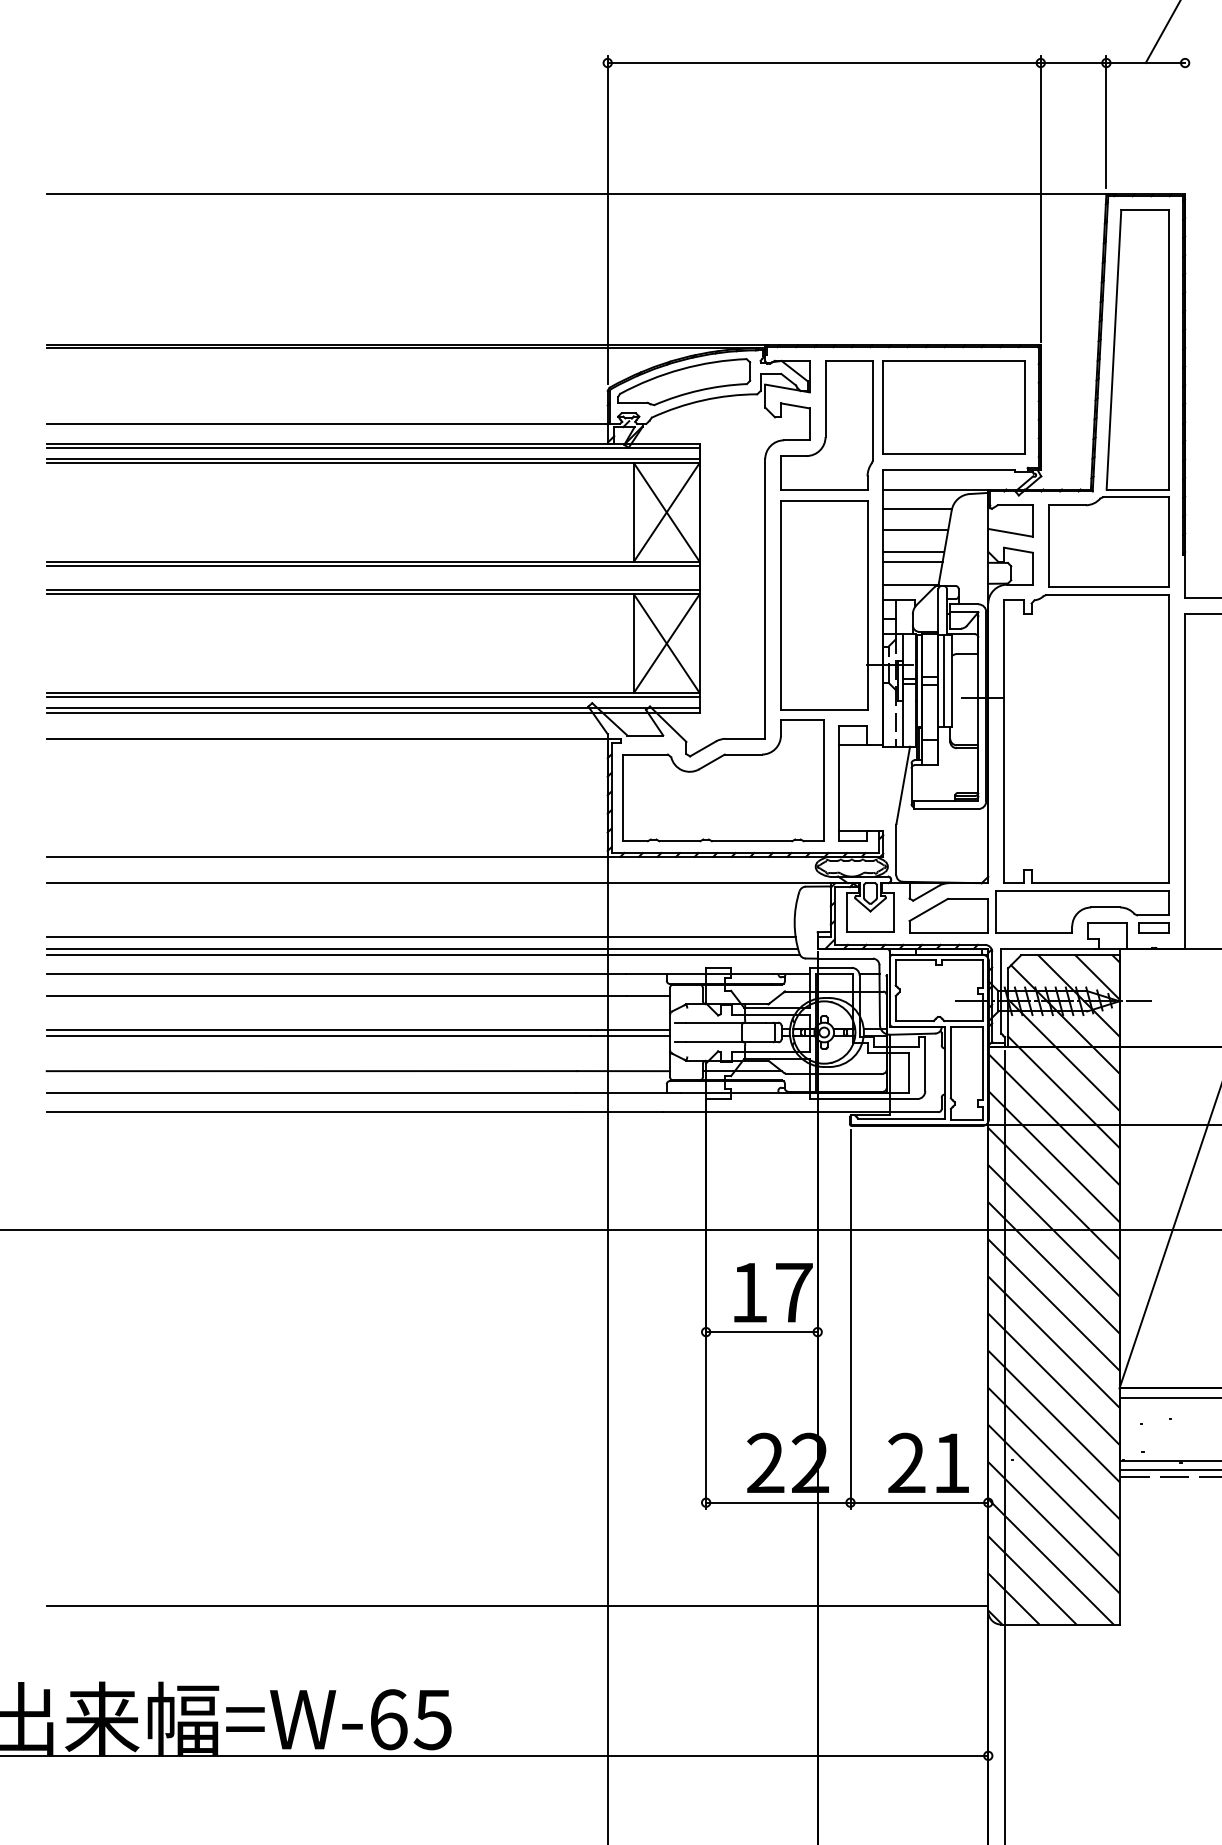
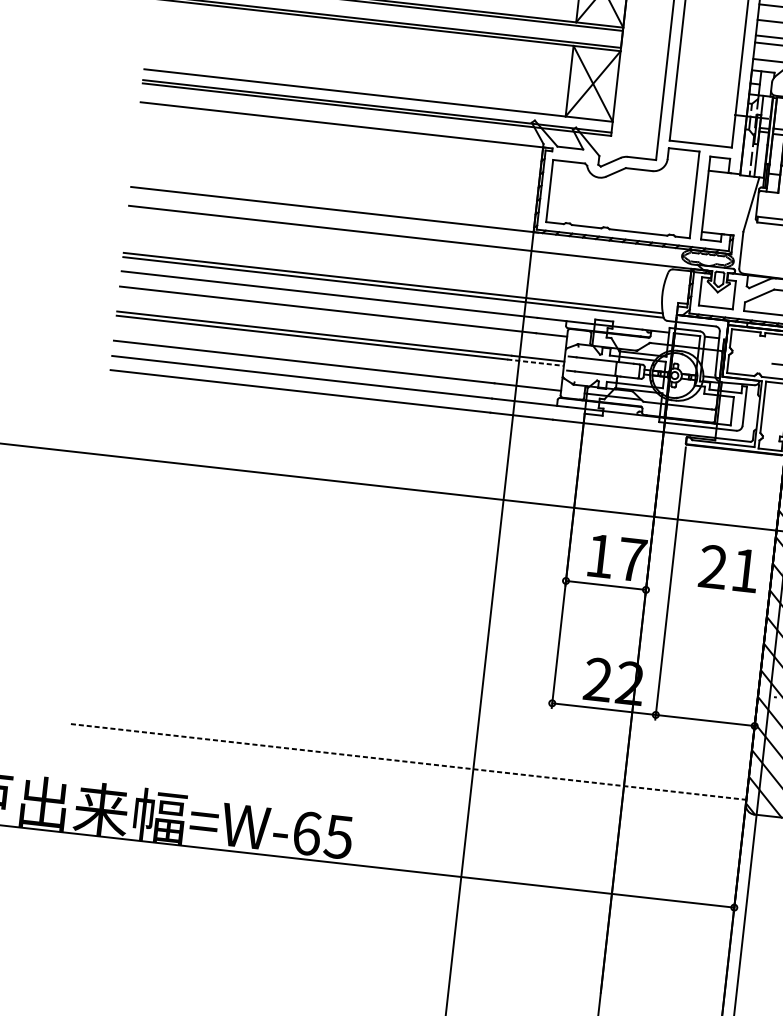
line: (372, 697) -> (377, 98), removed
line: (420, 937) -> (392, 274), removed
line: (631, 1036) -> (536, 362), solid -> dashed
text: (928, 1462) -> (728, 568), moved
line: (517, 1605) -> (408, 761), solid -> dashed

